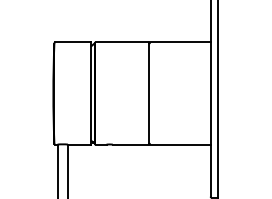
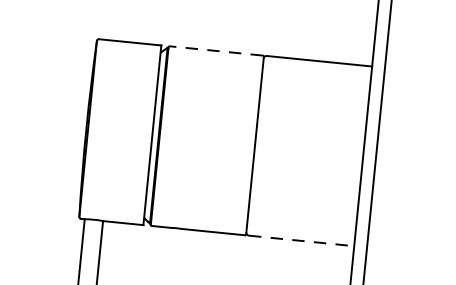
line: (121, 42) -> (215, 50), solid -> dashed
line: (180, 144) -> (301, 240), solid -> dashed

